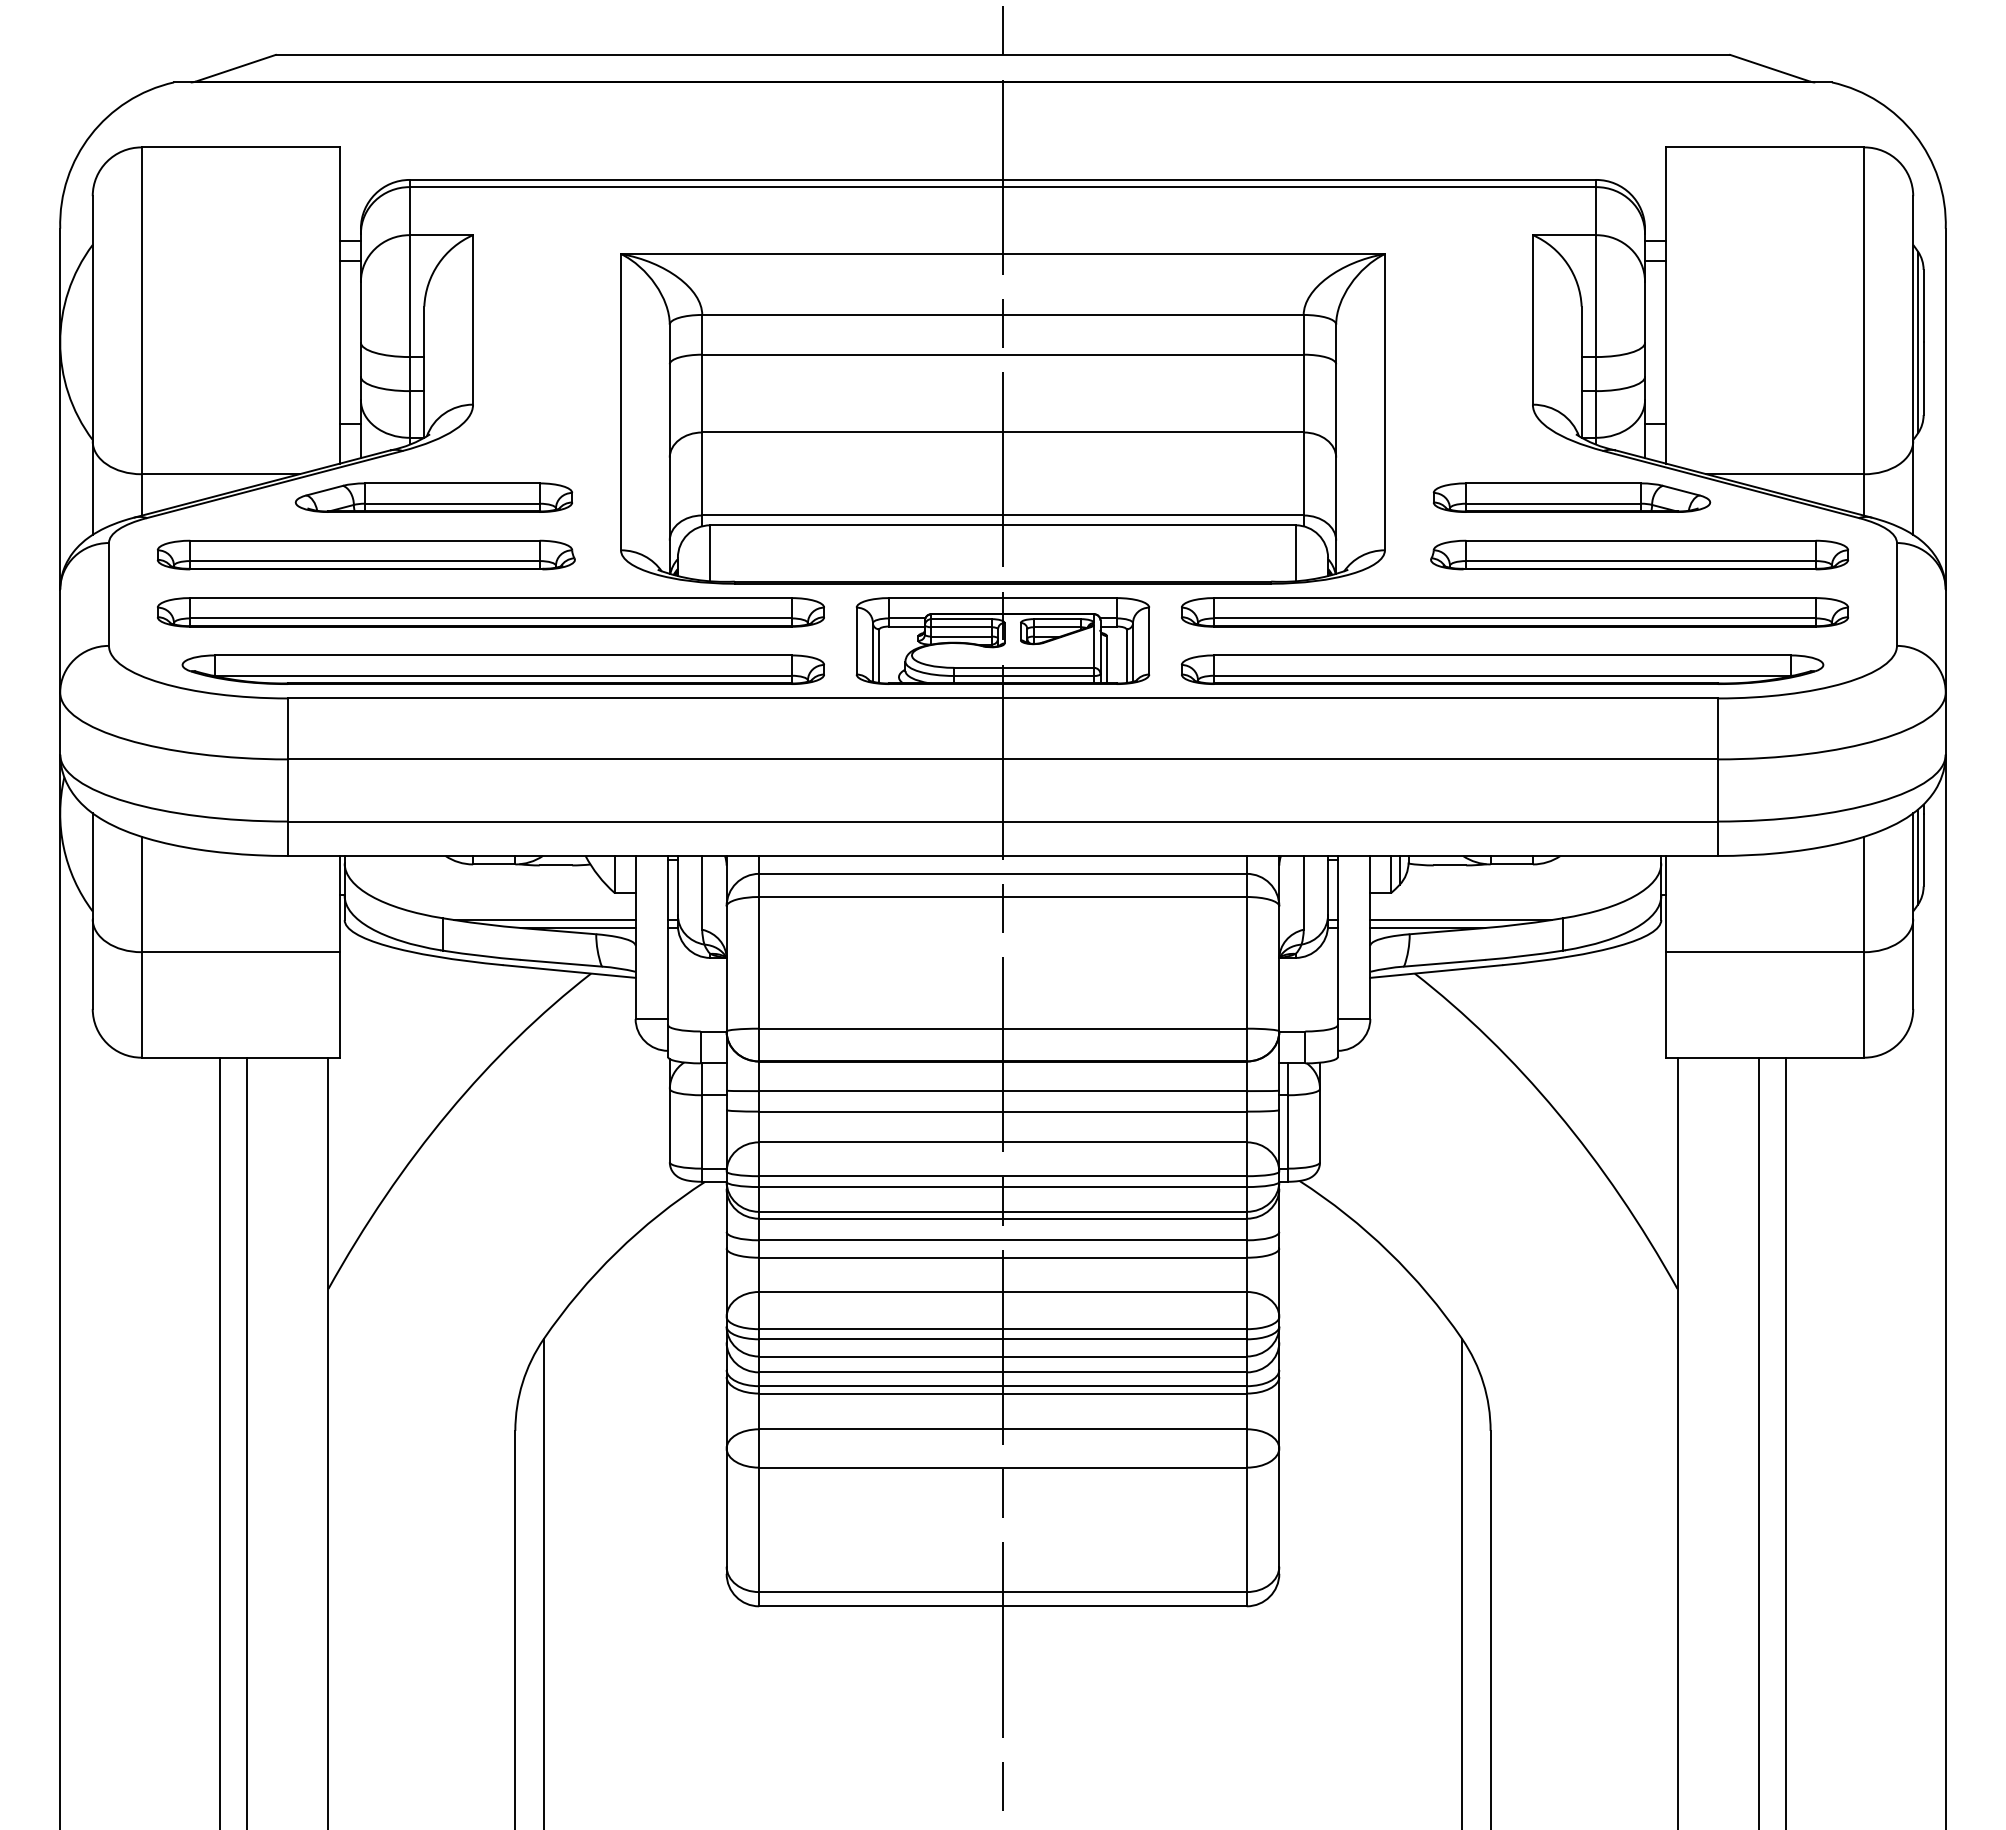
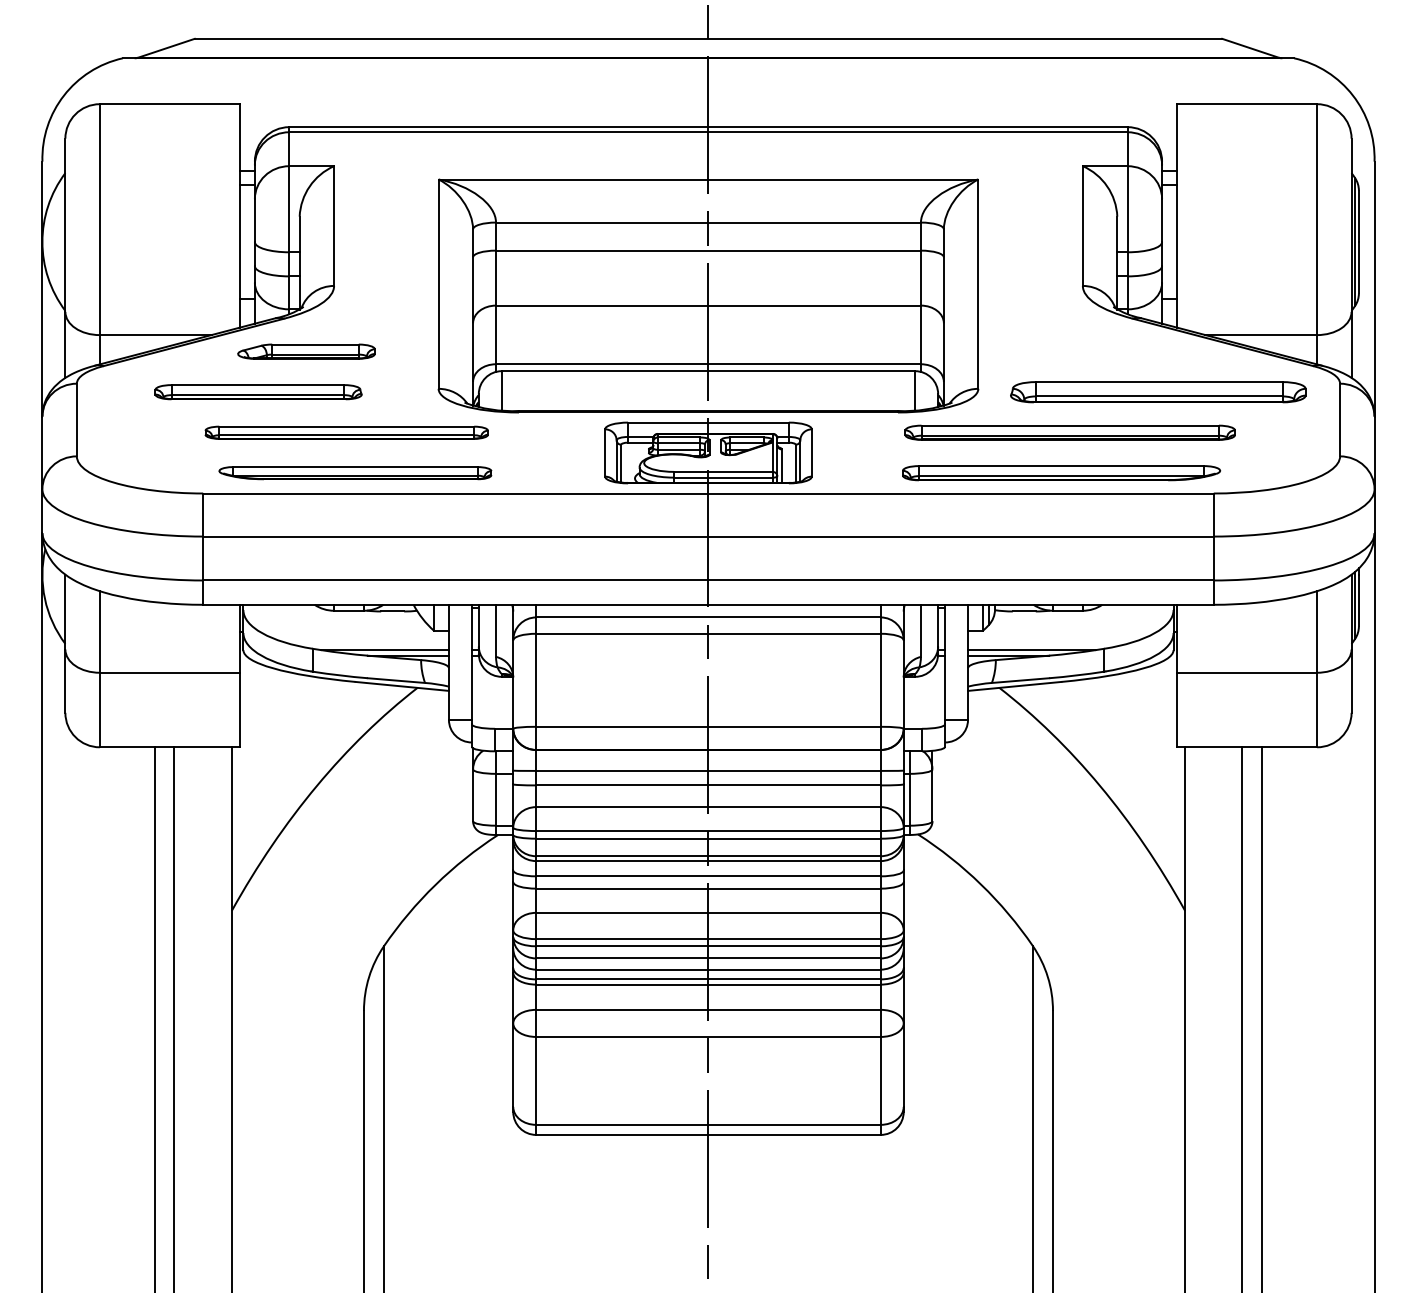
part: (433, 497) -> (306, 351), size x0.7
part: (1571, 497) -> (1110, 351), removed
part: (365, 554) -> (258, 391), size x0.7
part: (490, 612) -> (346, 432), size x0.6
part: (1514, 612) -> (1069, 432), size x0.7
part: (502, 669) -> (354, 473), size x0.6
part: (1502, 669) -> (1061, 473), size x0.7

